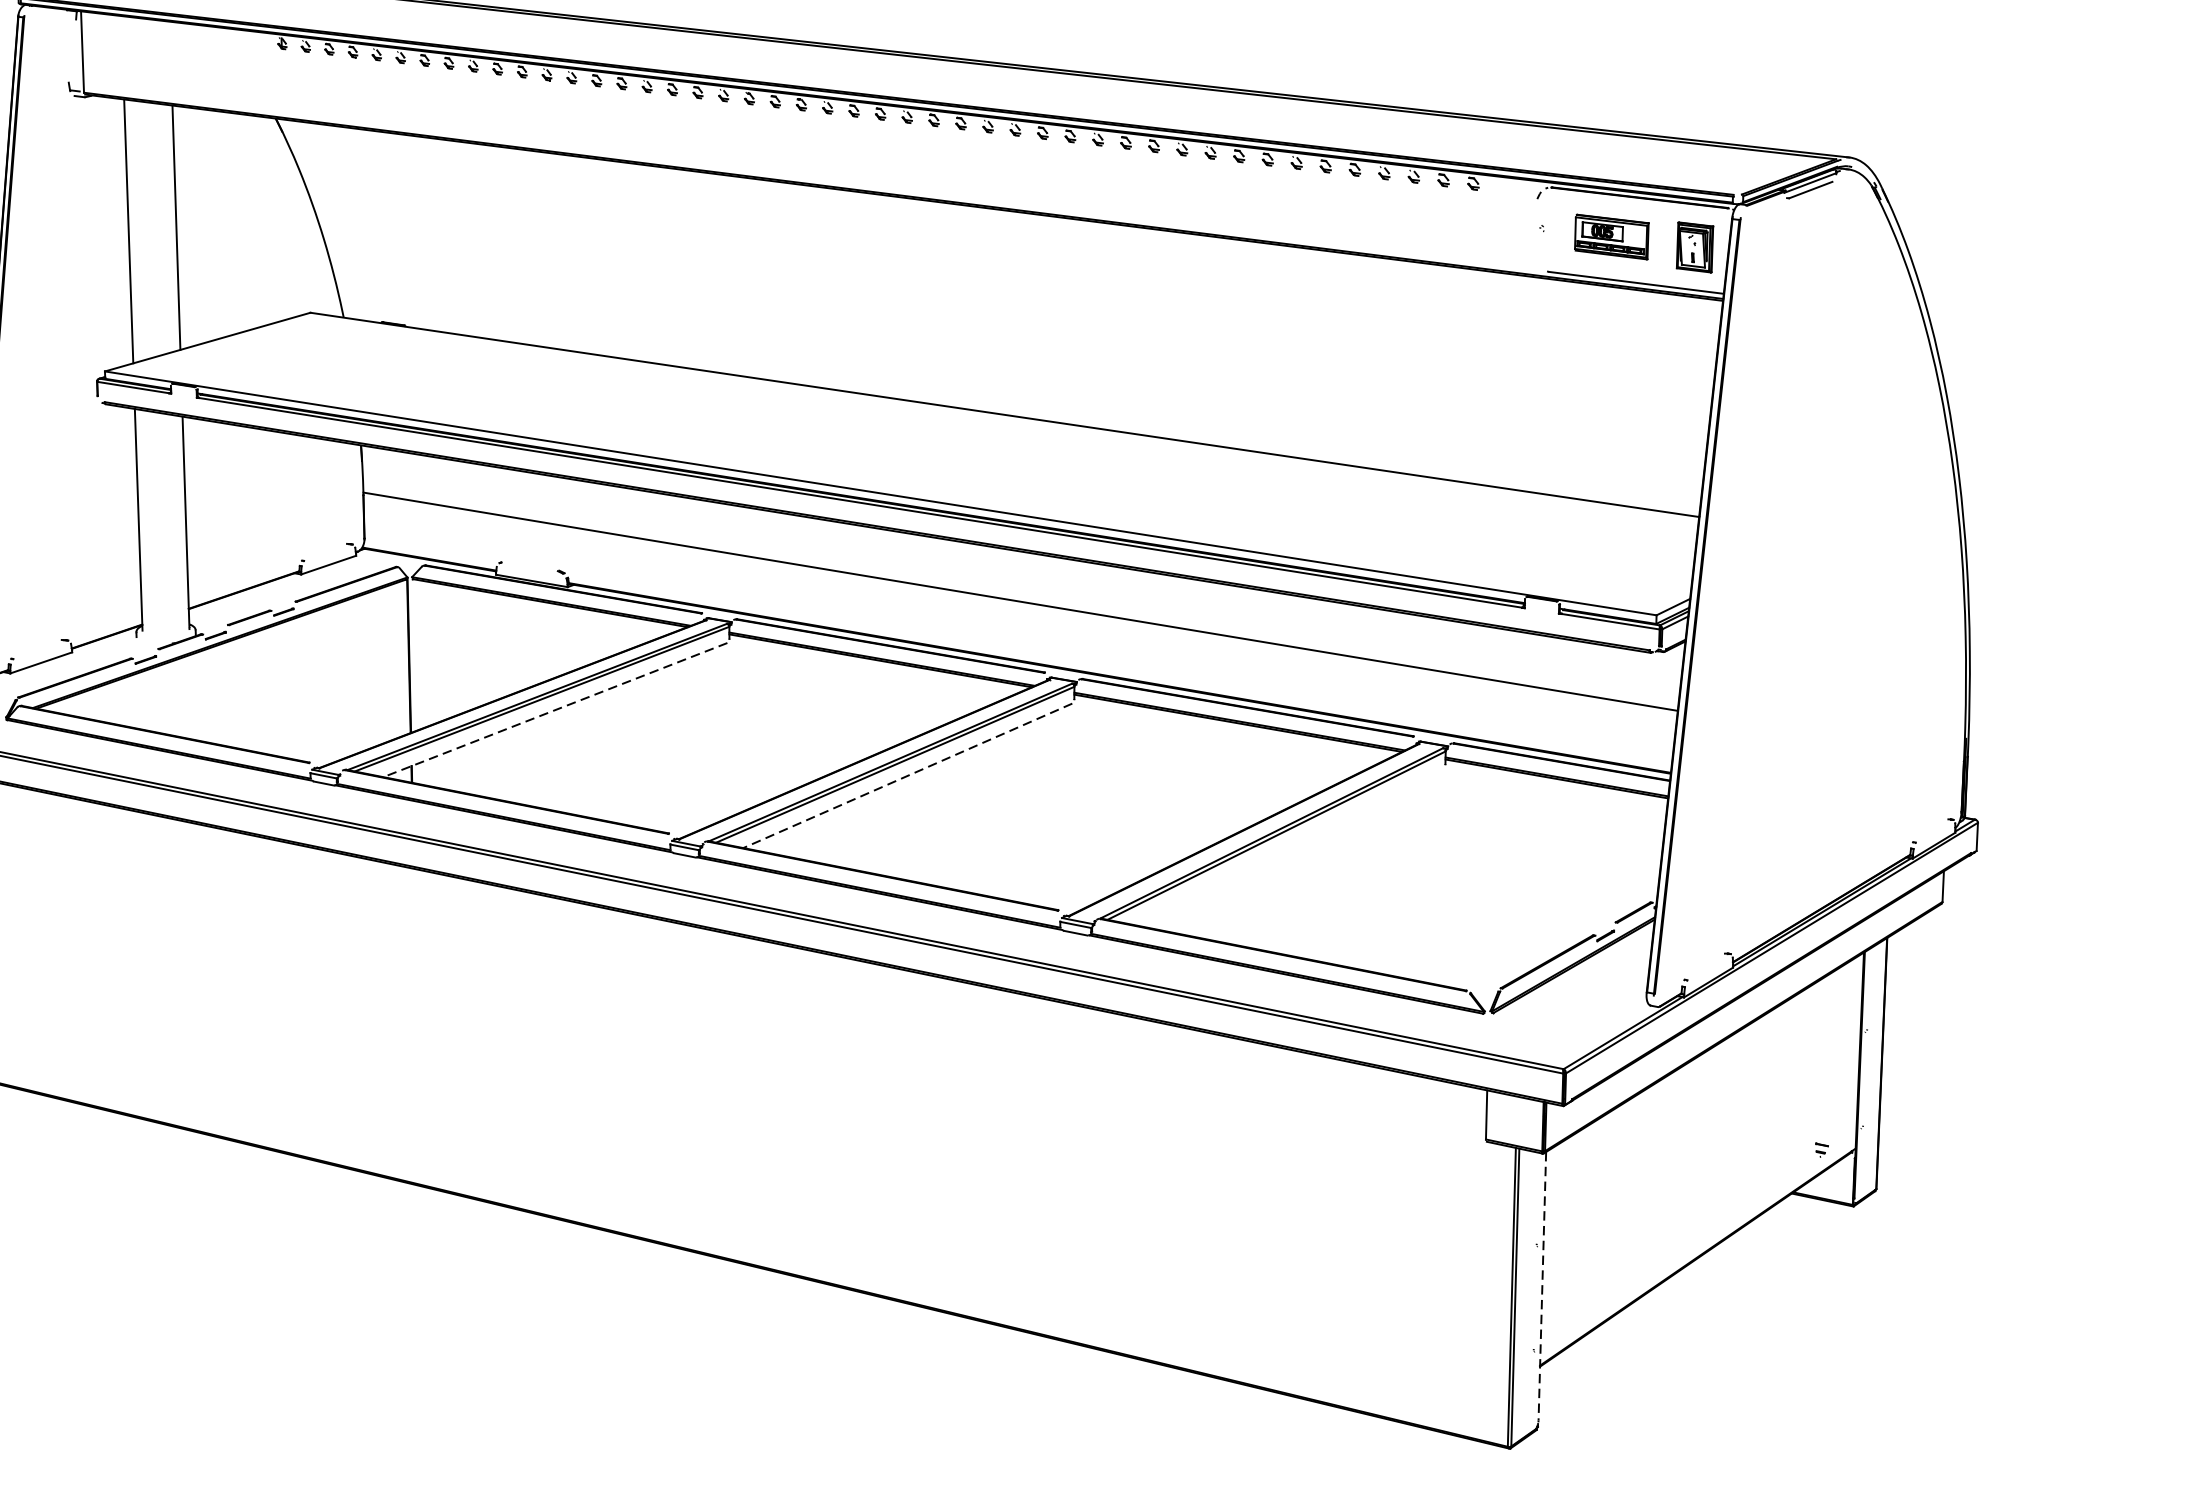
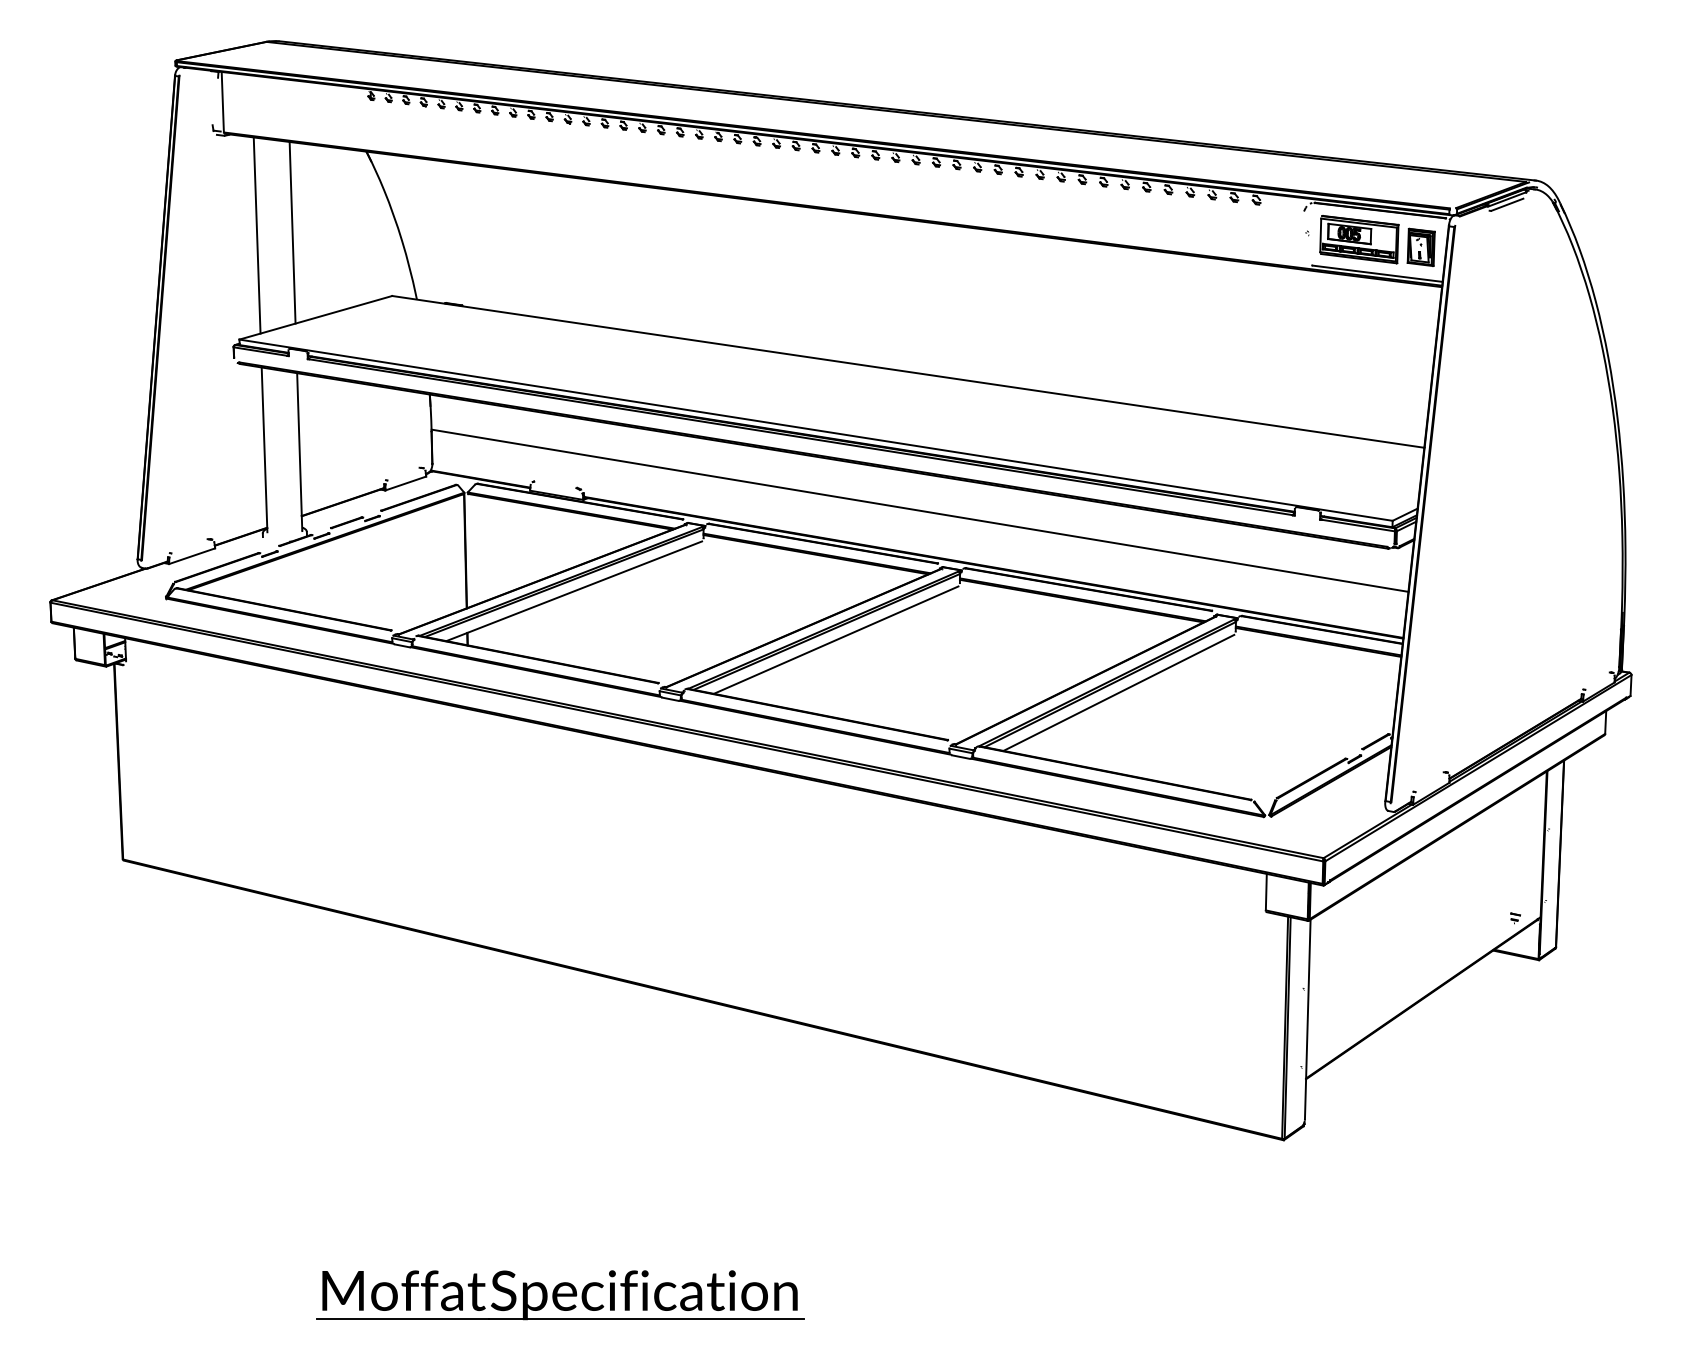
part: (1611, 236) -> (1359, 239), size x1.43
line: (554, 710) -> (573, 591), dashed -> solid
line: (908, 776) -> (836, 640), dashed -> solid
line: (1287, 846) -> (1118, 692), added
line: (1541, 1286) -> (1307, 1019), dashed -> solid

